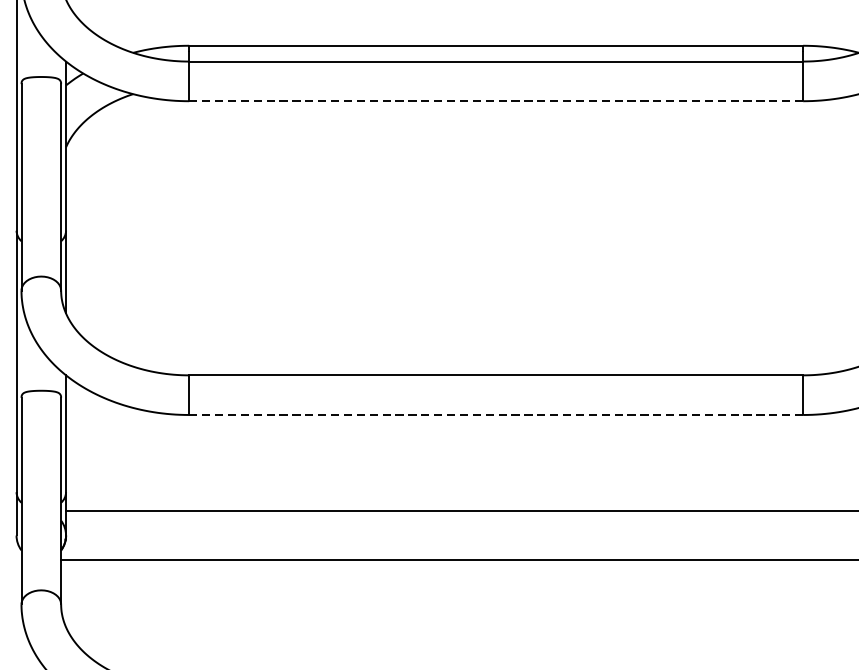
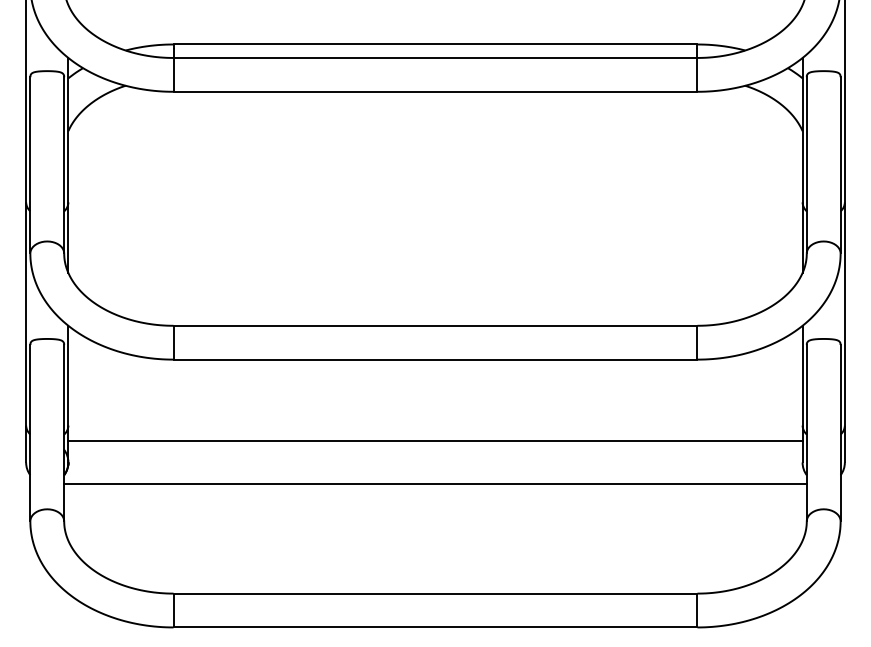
line: (496, 100) -> (435, 91), dashed -> solid
line: (496, 414) -> (435, 359), dashed -> solid

